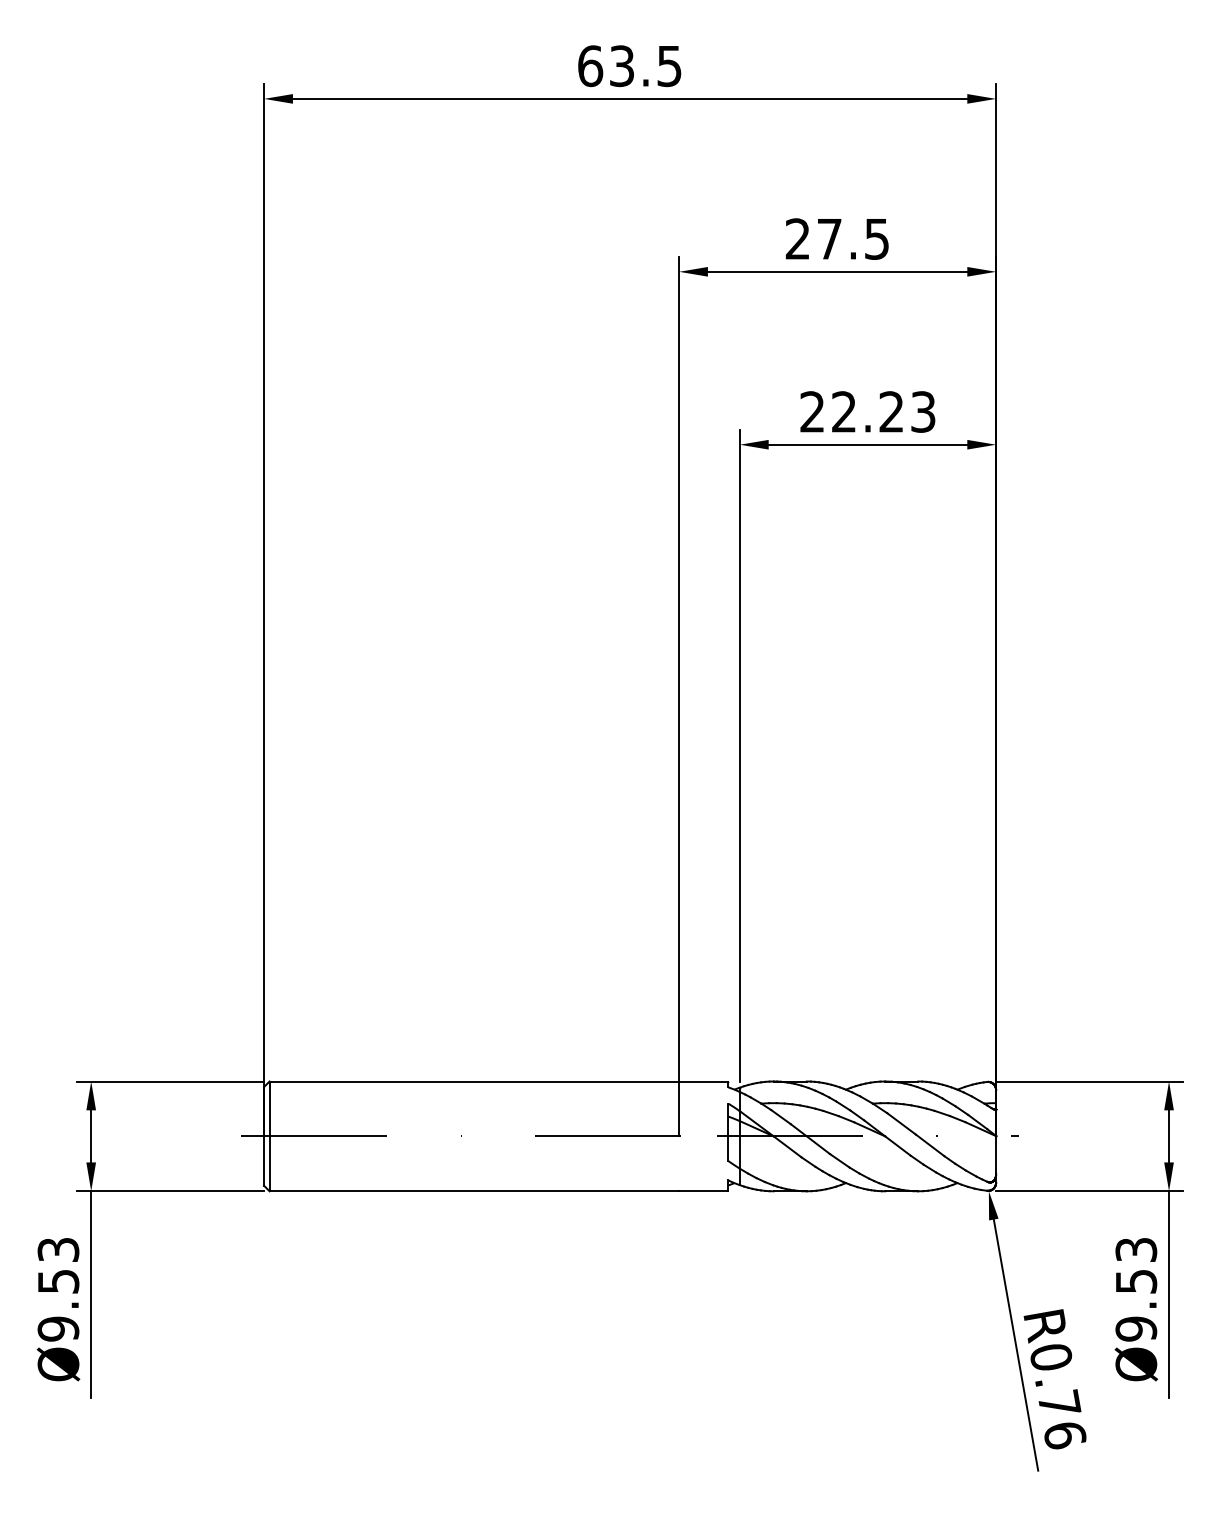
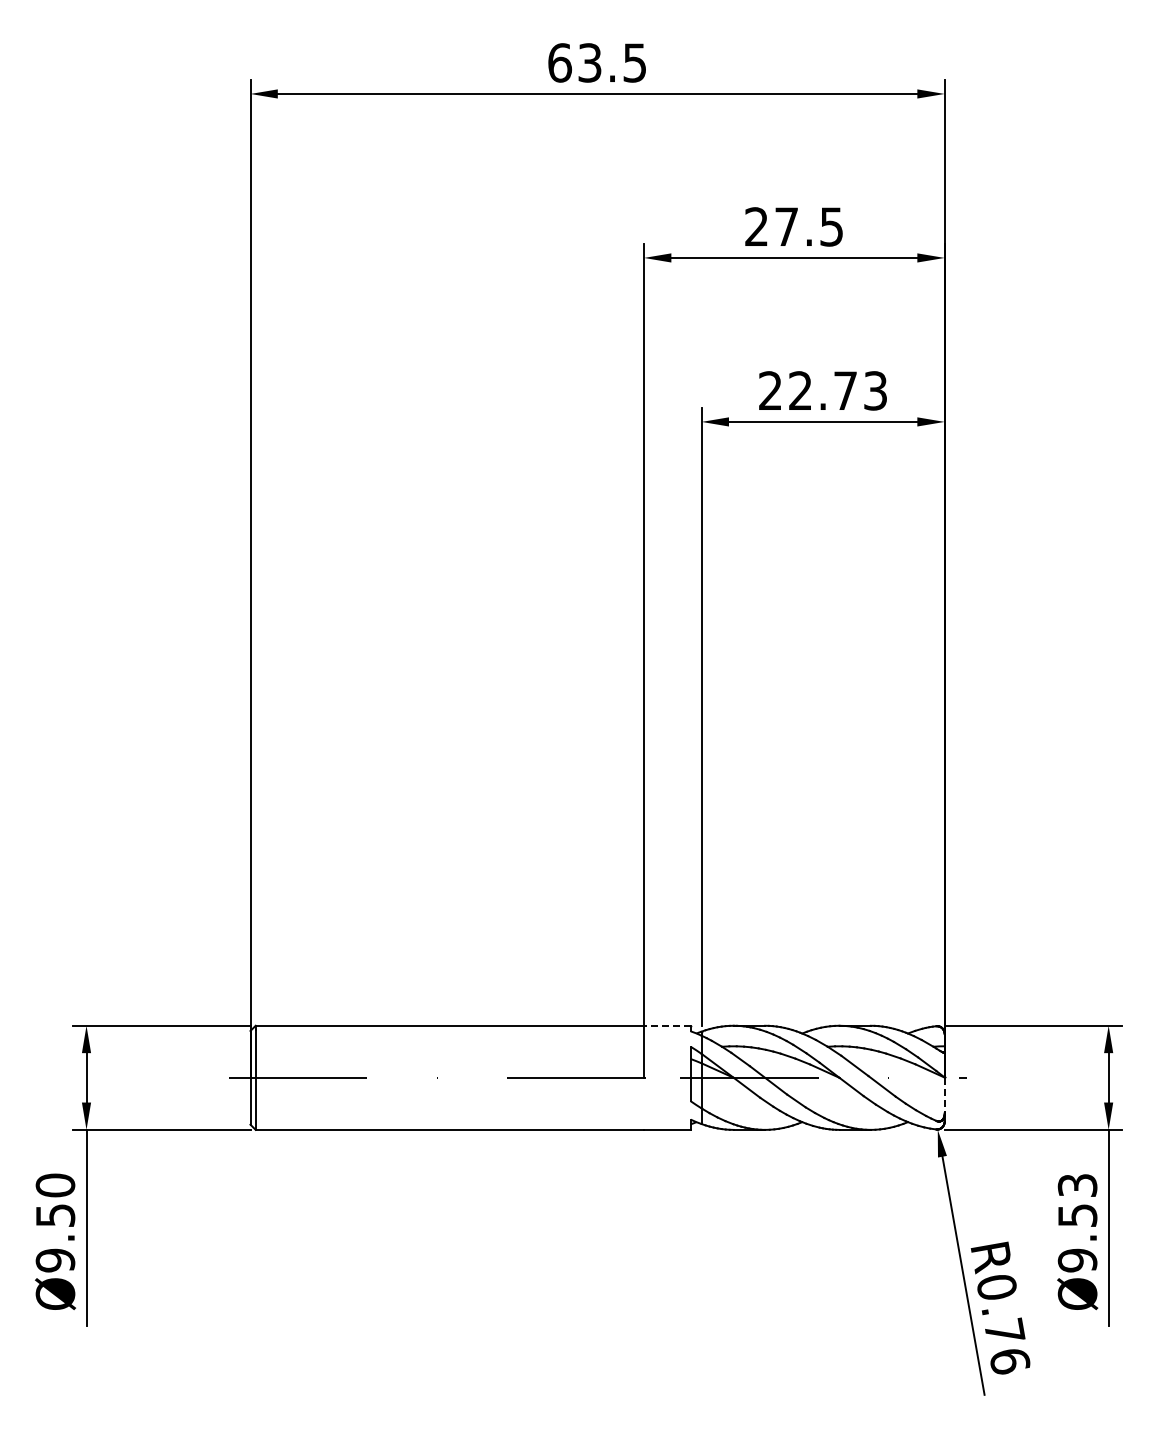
text: (891, 411) -> (845, 390), 22.23 -> 22.73
line: (702, 1081) -> (666, 1025), solid -> dashed
line: (995, 1155) -> (944, 1095), solid -> dashed
text: (58, 1249) -> (55, 1185), Ø9.53 -> Ø9.50

